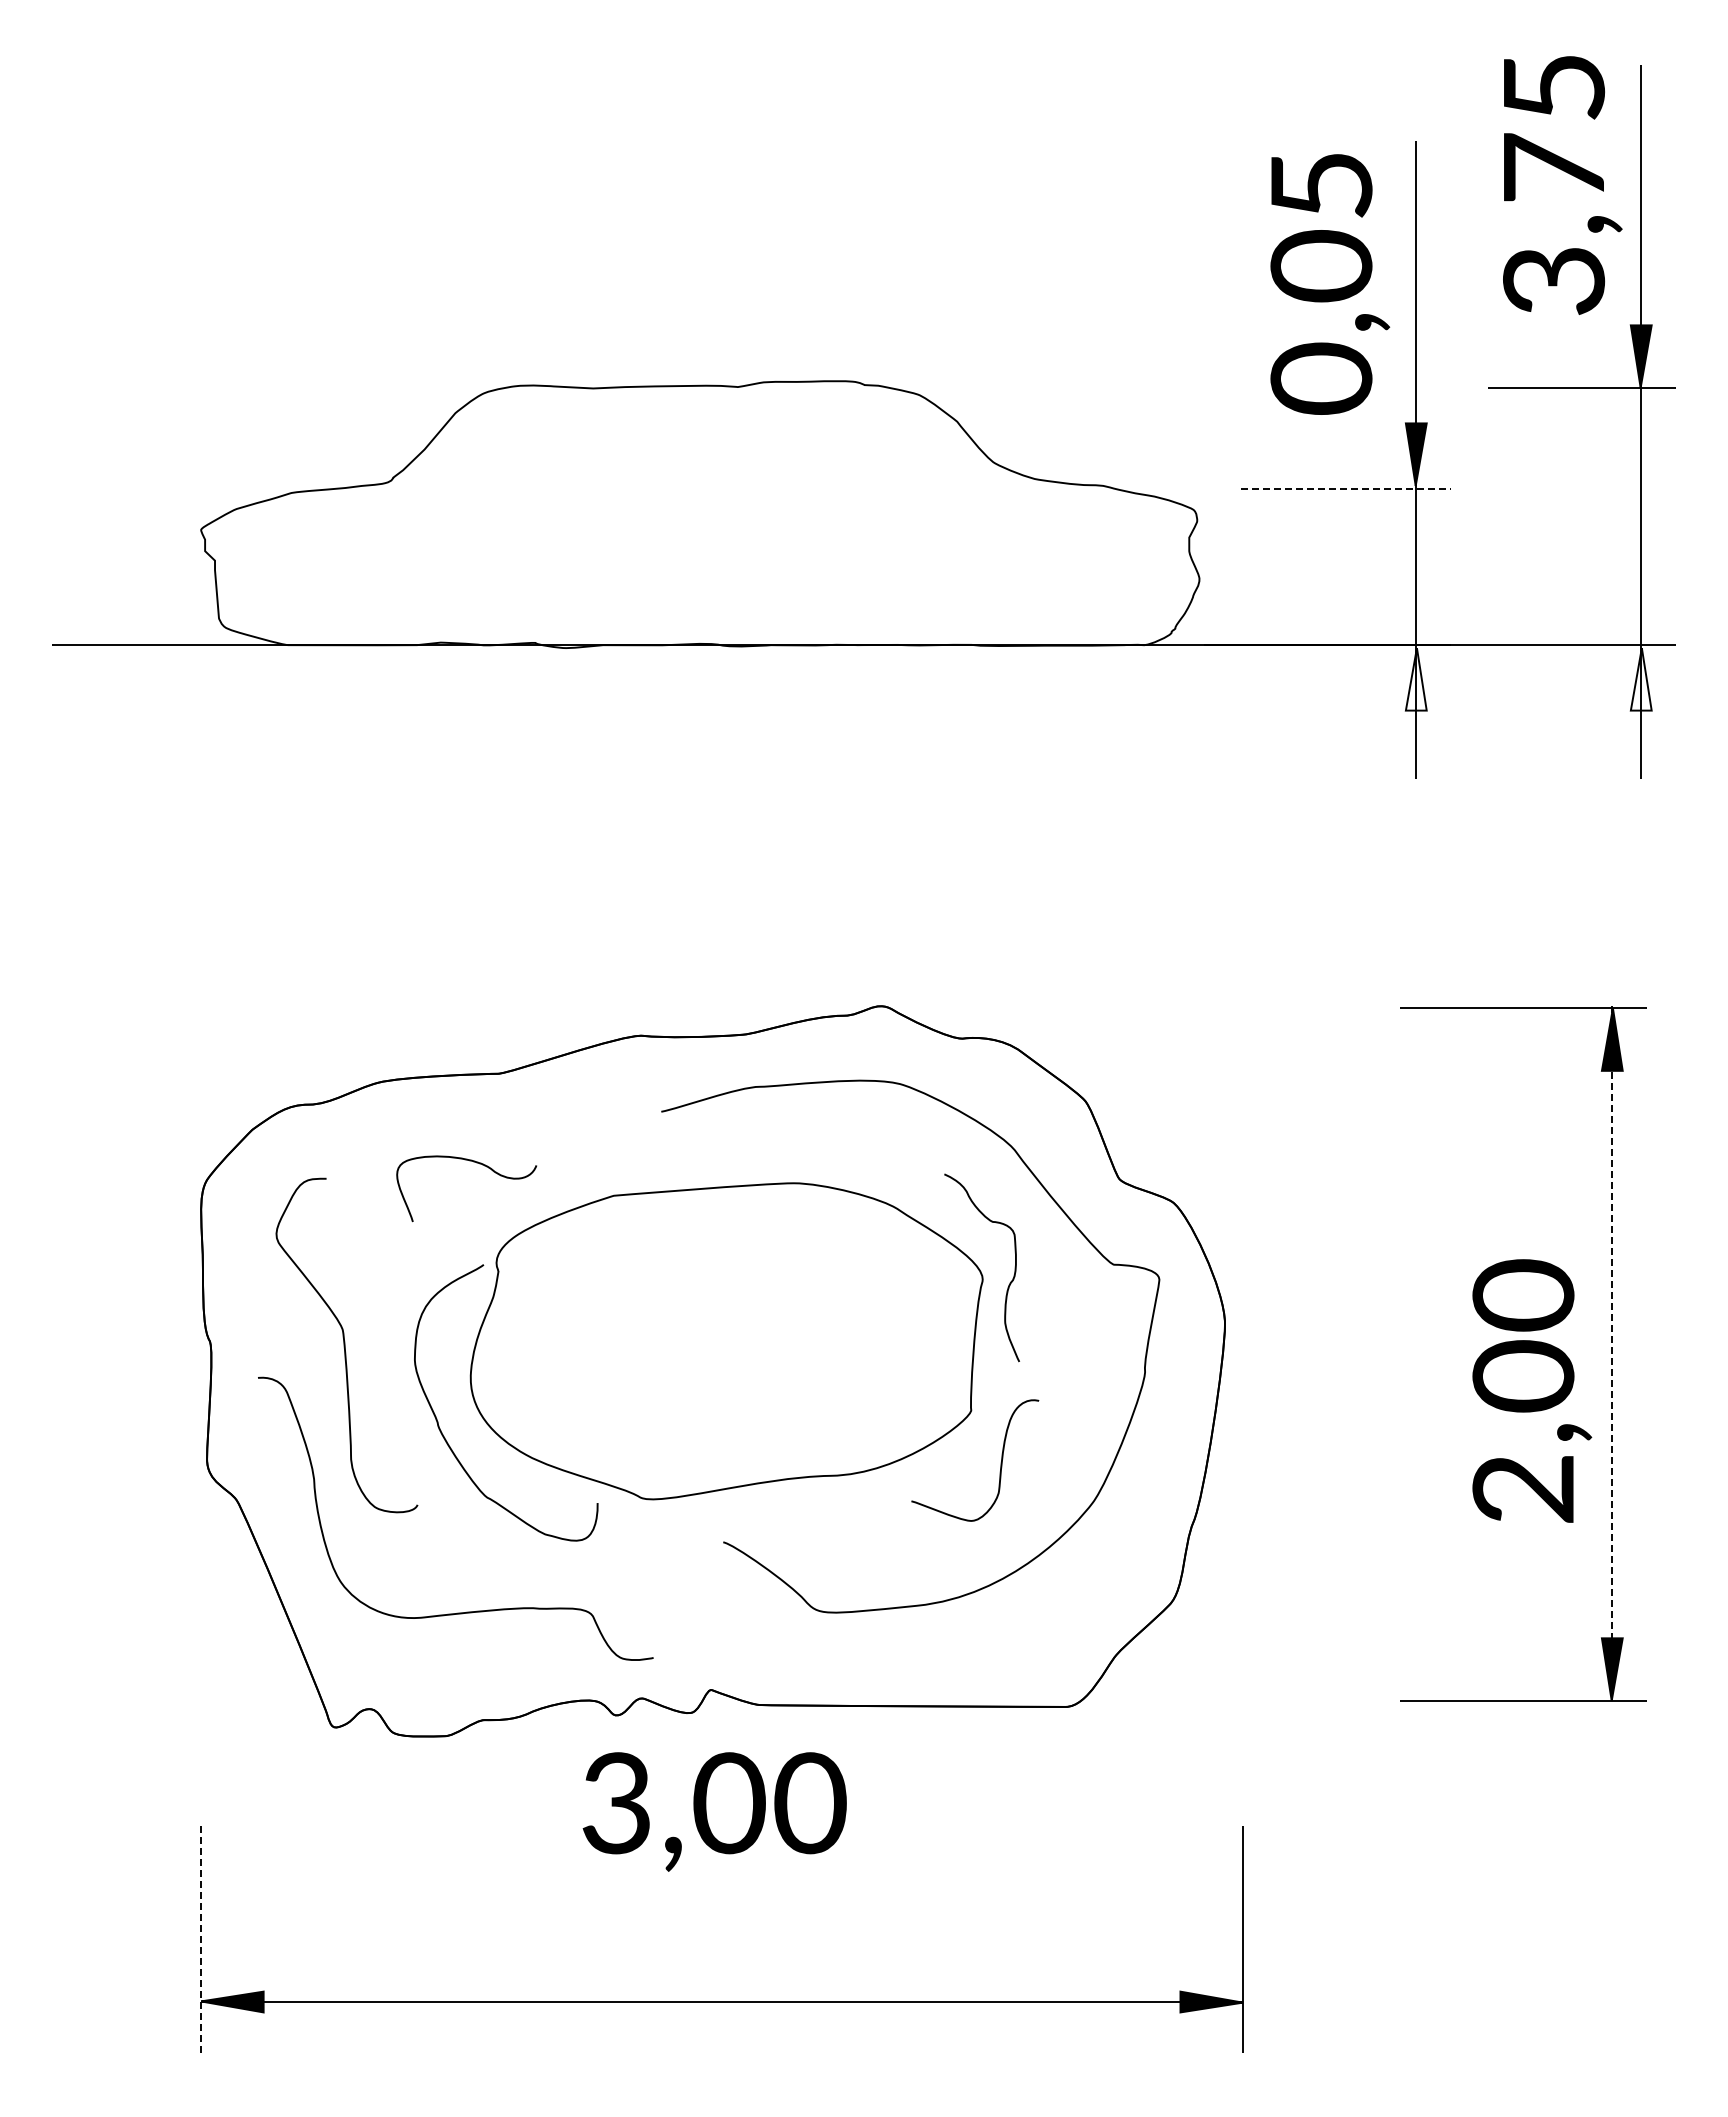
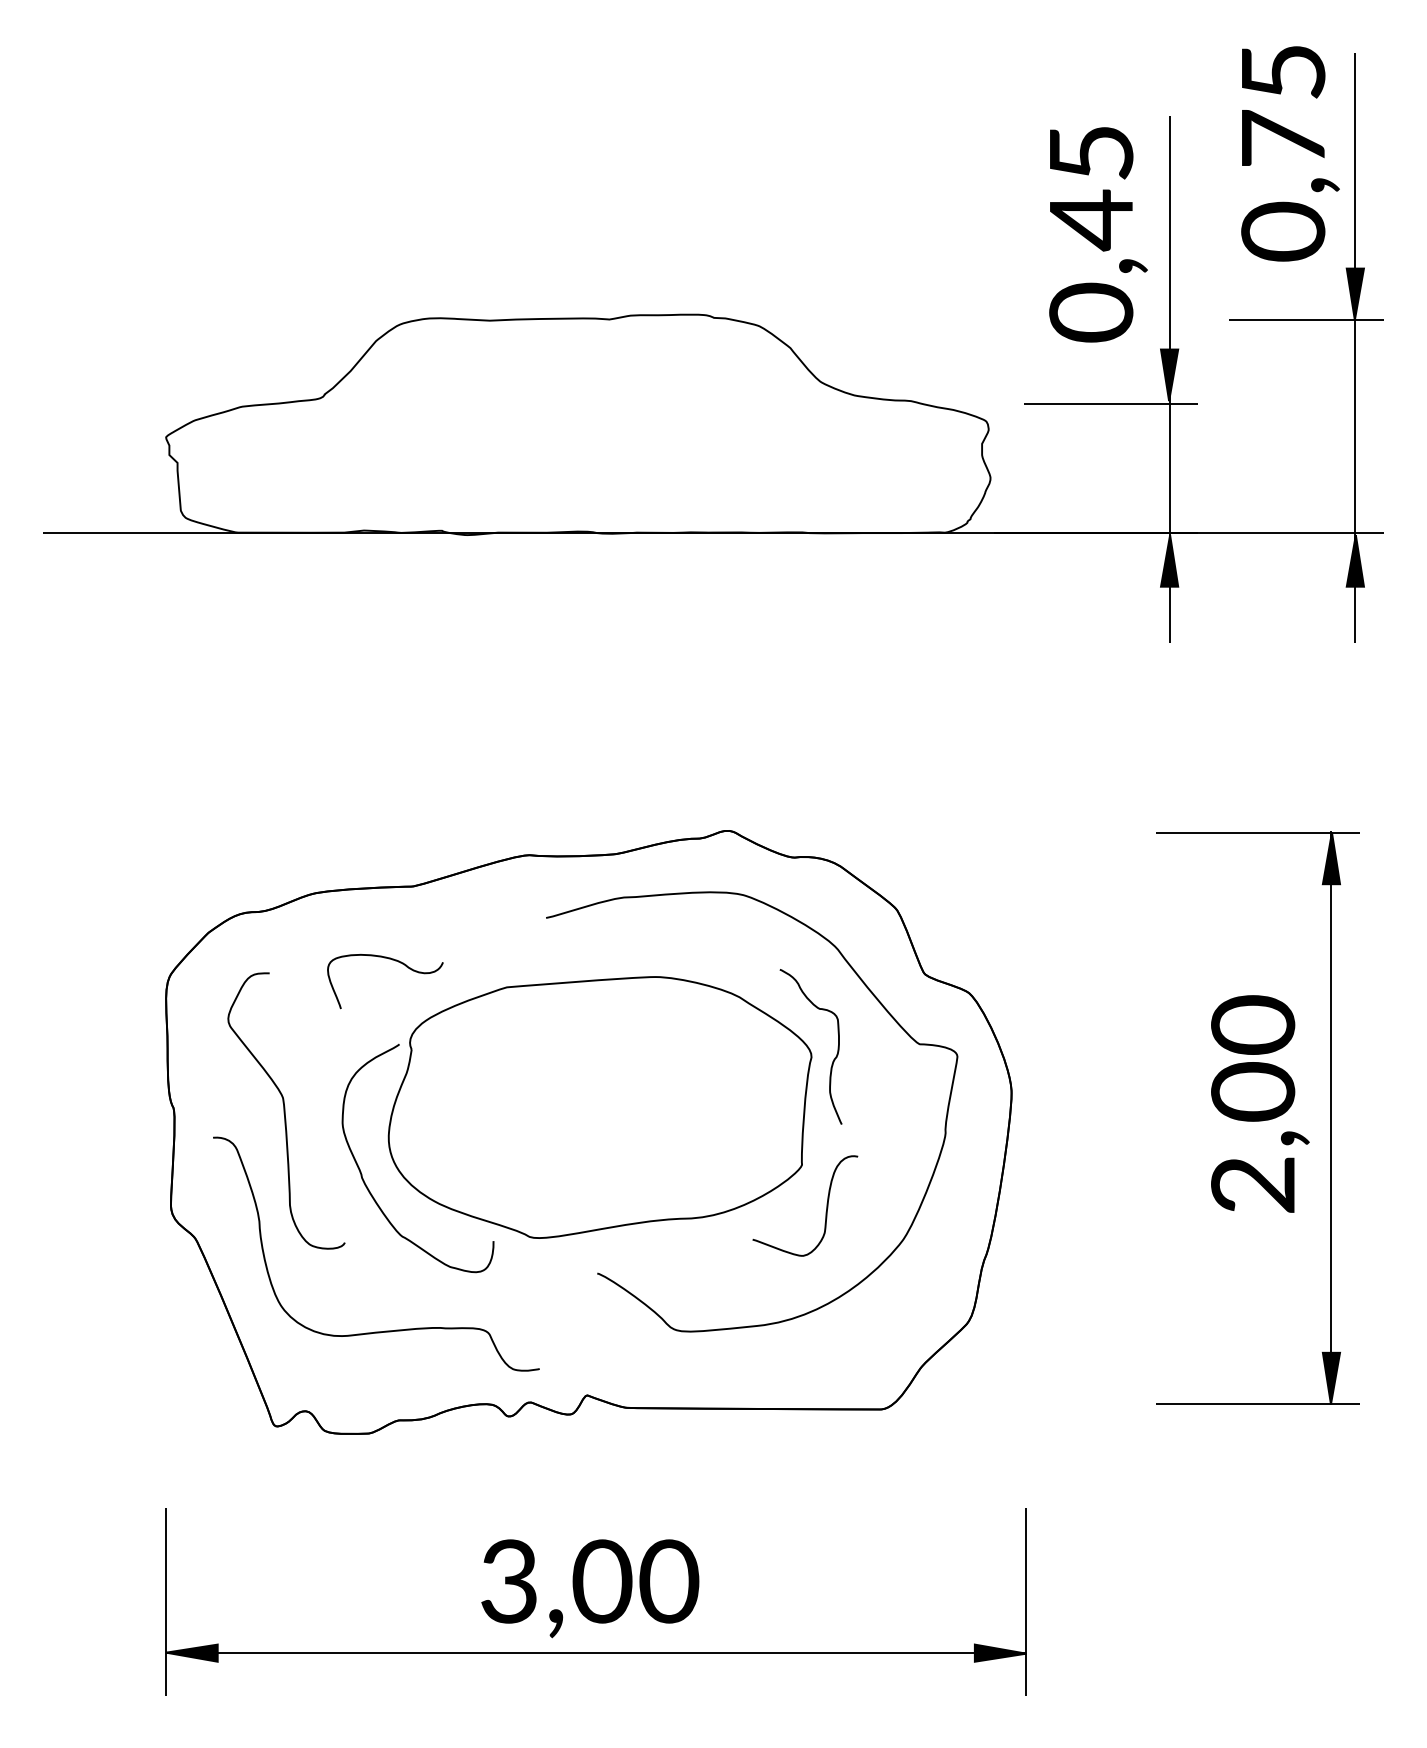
text: (1321, 266) -> (1091, 219), 0,05 -> 0,45
text: (1554, 280) -> (1283, 231), 3,75 -> 0,75
line: (1346, 488) -> (1111, 403), dashed -> solid
fill: (1415, 679) -> (1168, 561), added
fill: (1640, 679) -> (1354, 561), added
line: (1612, 1354) -> (1331, 1118), dashed -> solid
text: (1532, 1390) -> (1260, 1103), moved
text: (714, 1811) -> (590, 1588), moved
line: (201, 1939) -> (166, 1601), dashed -> solid

